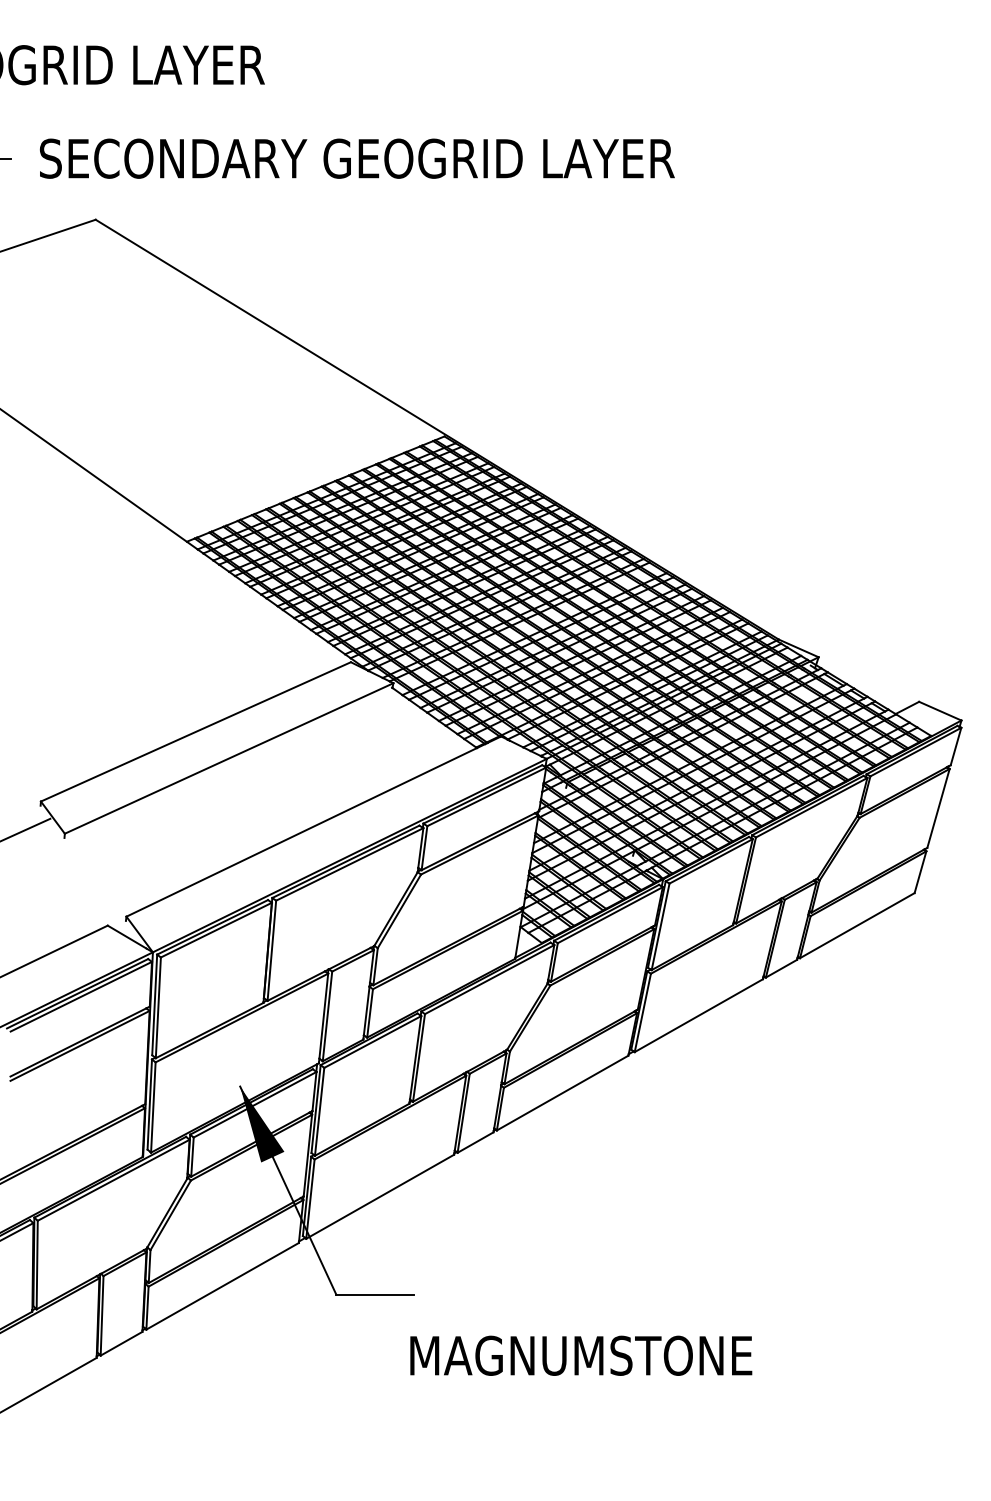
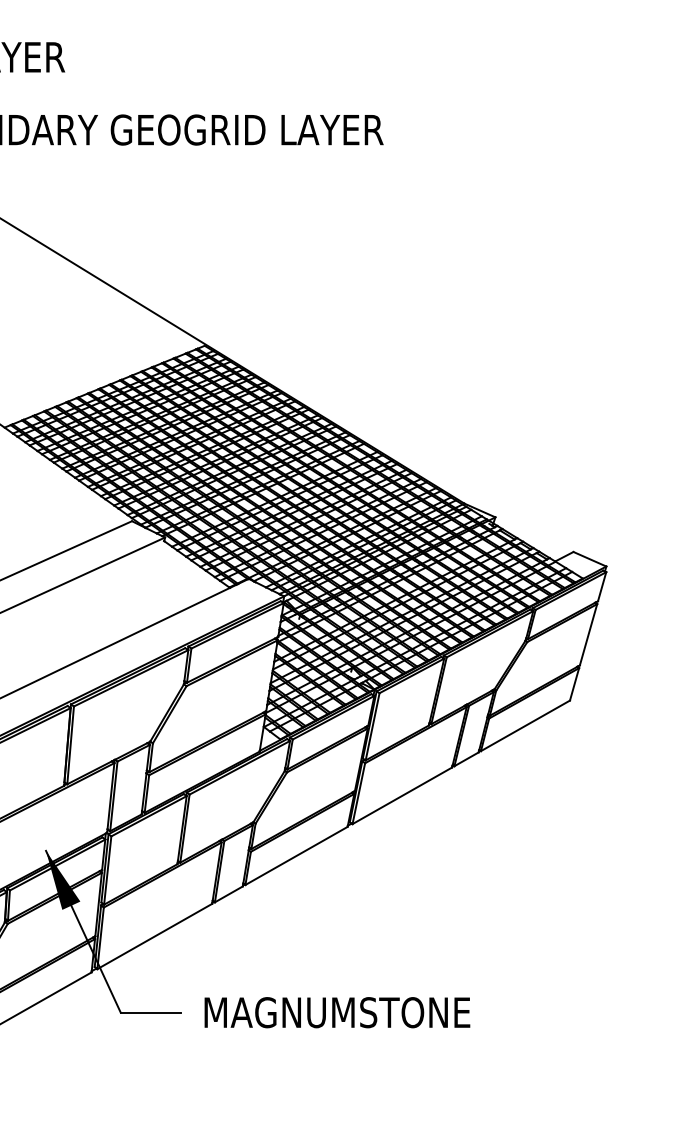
text: (581, 1355) -> (337, 1012), moved

